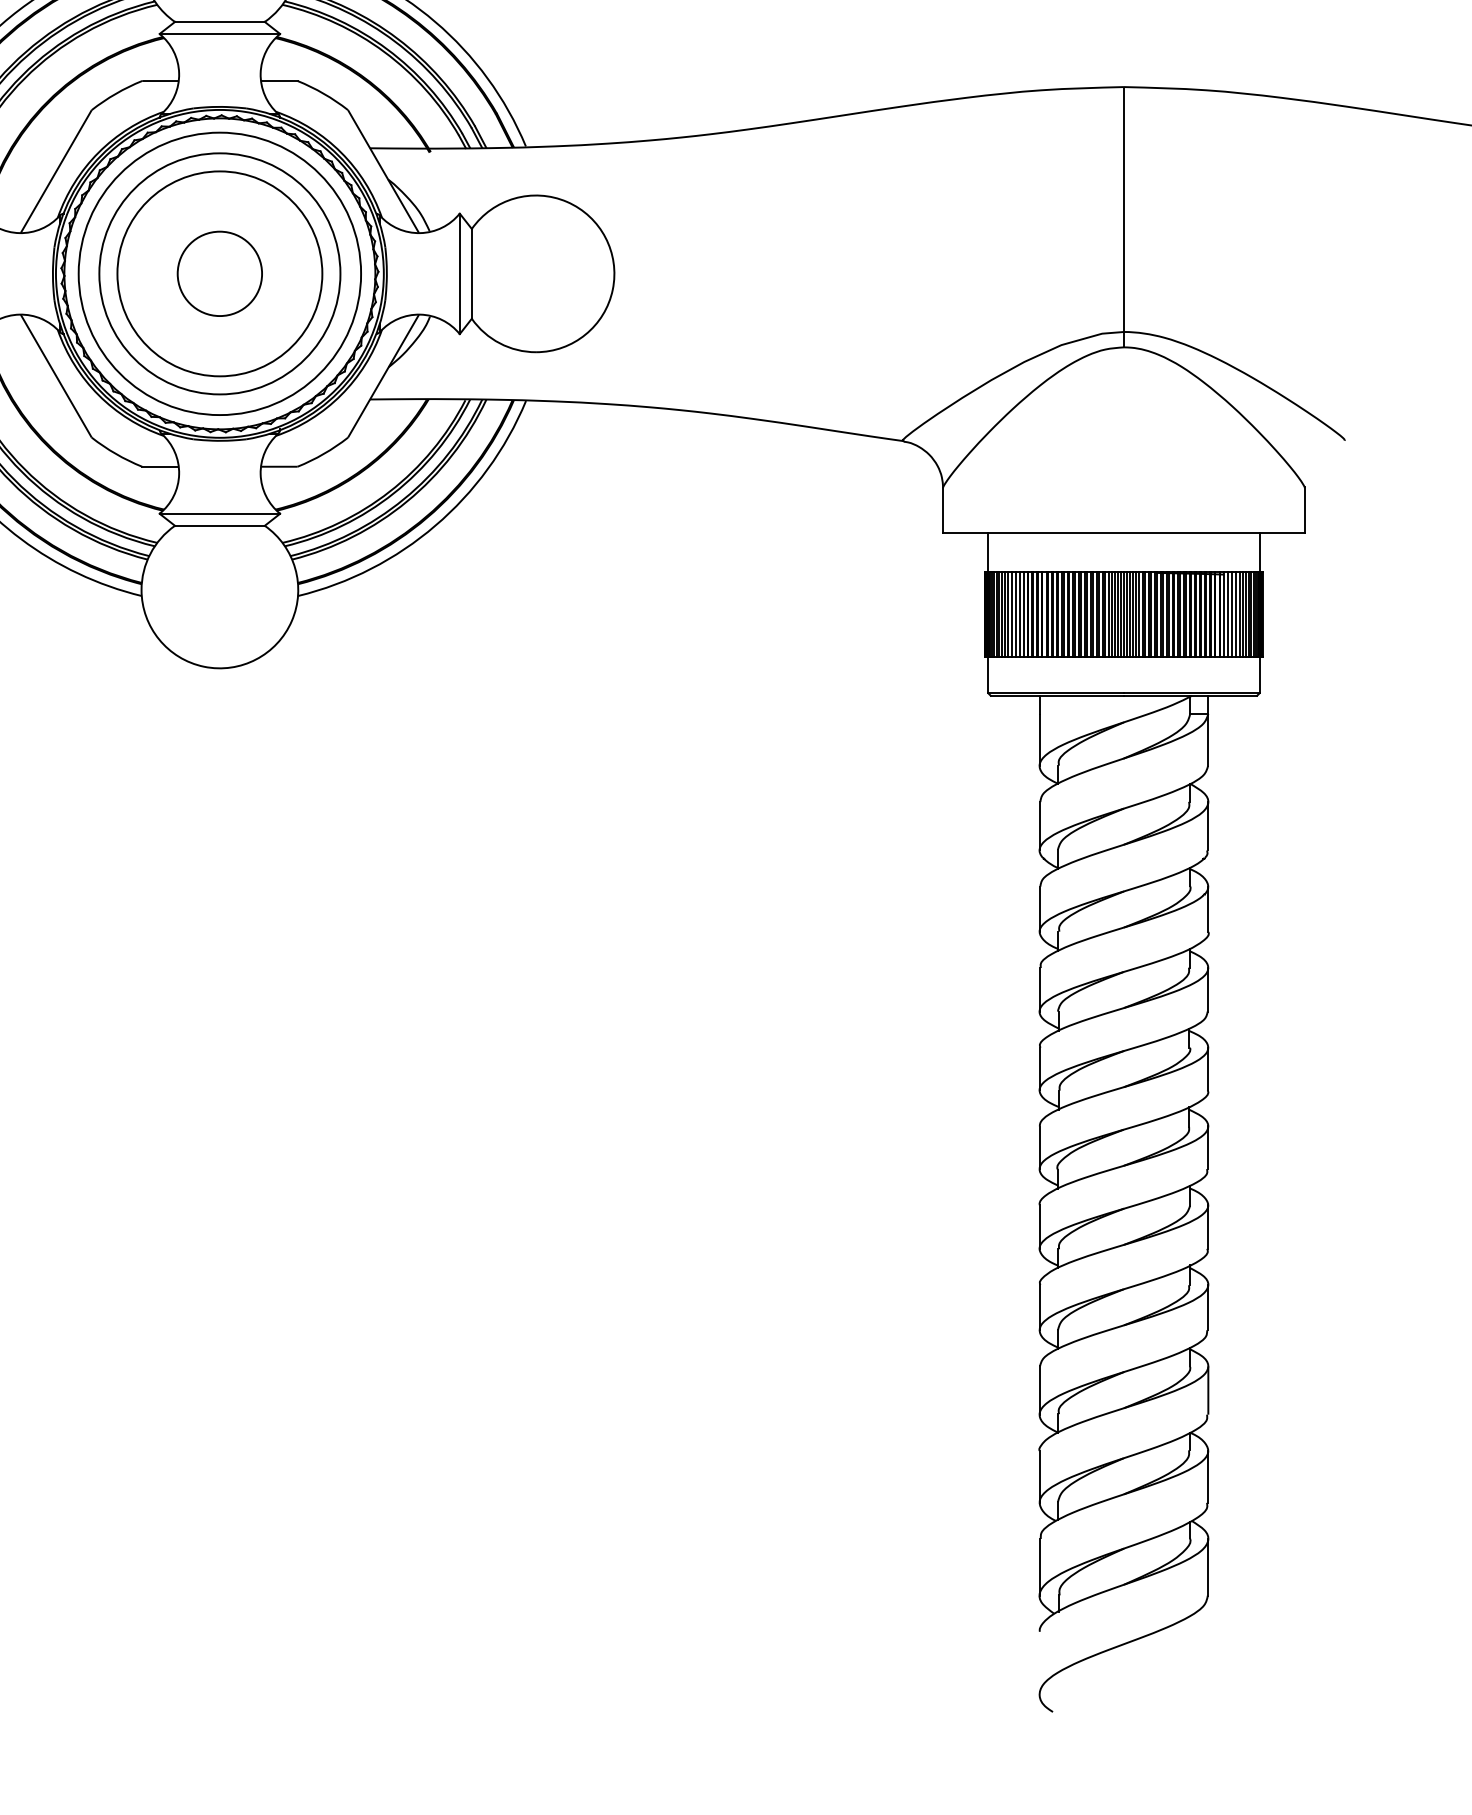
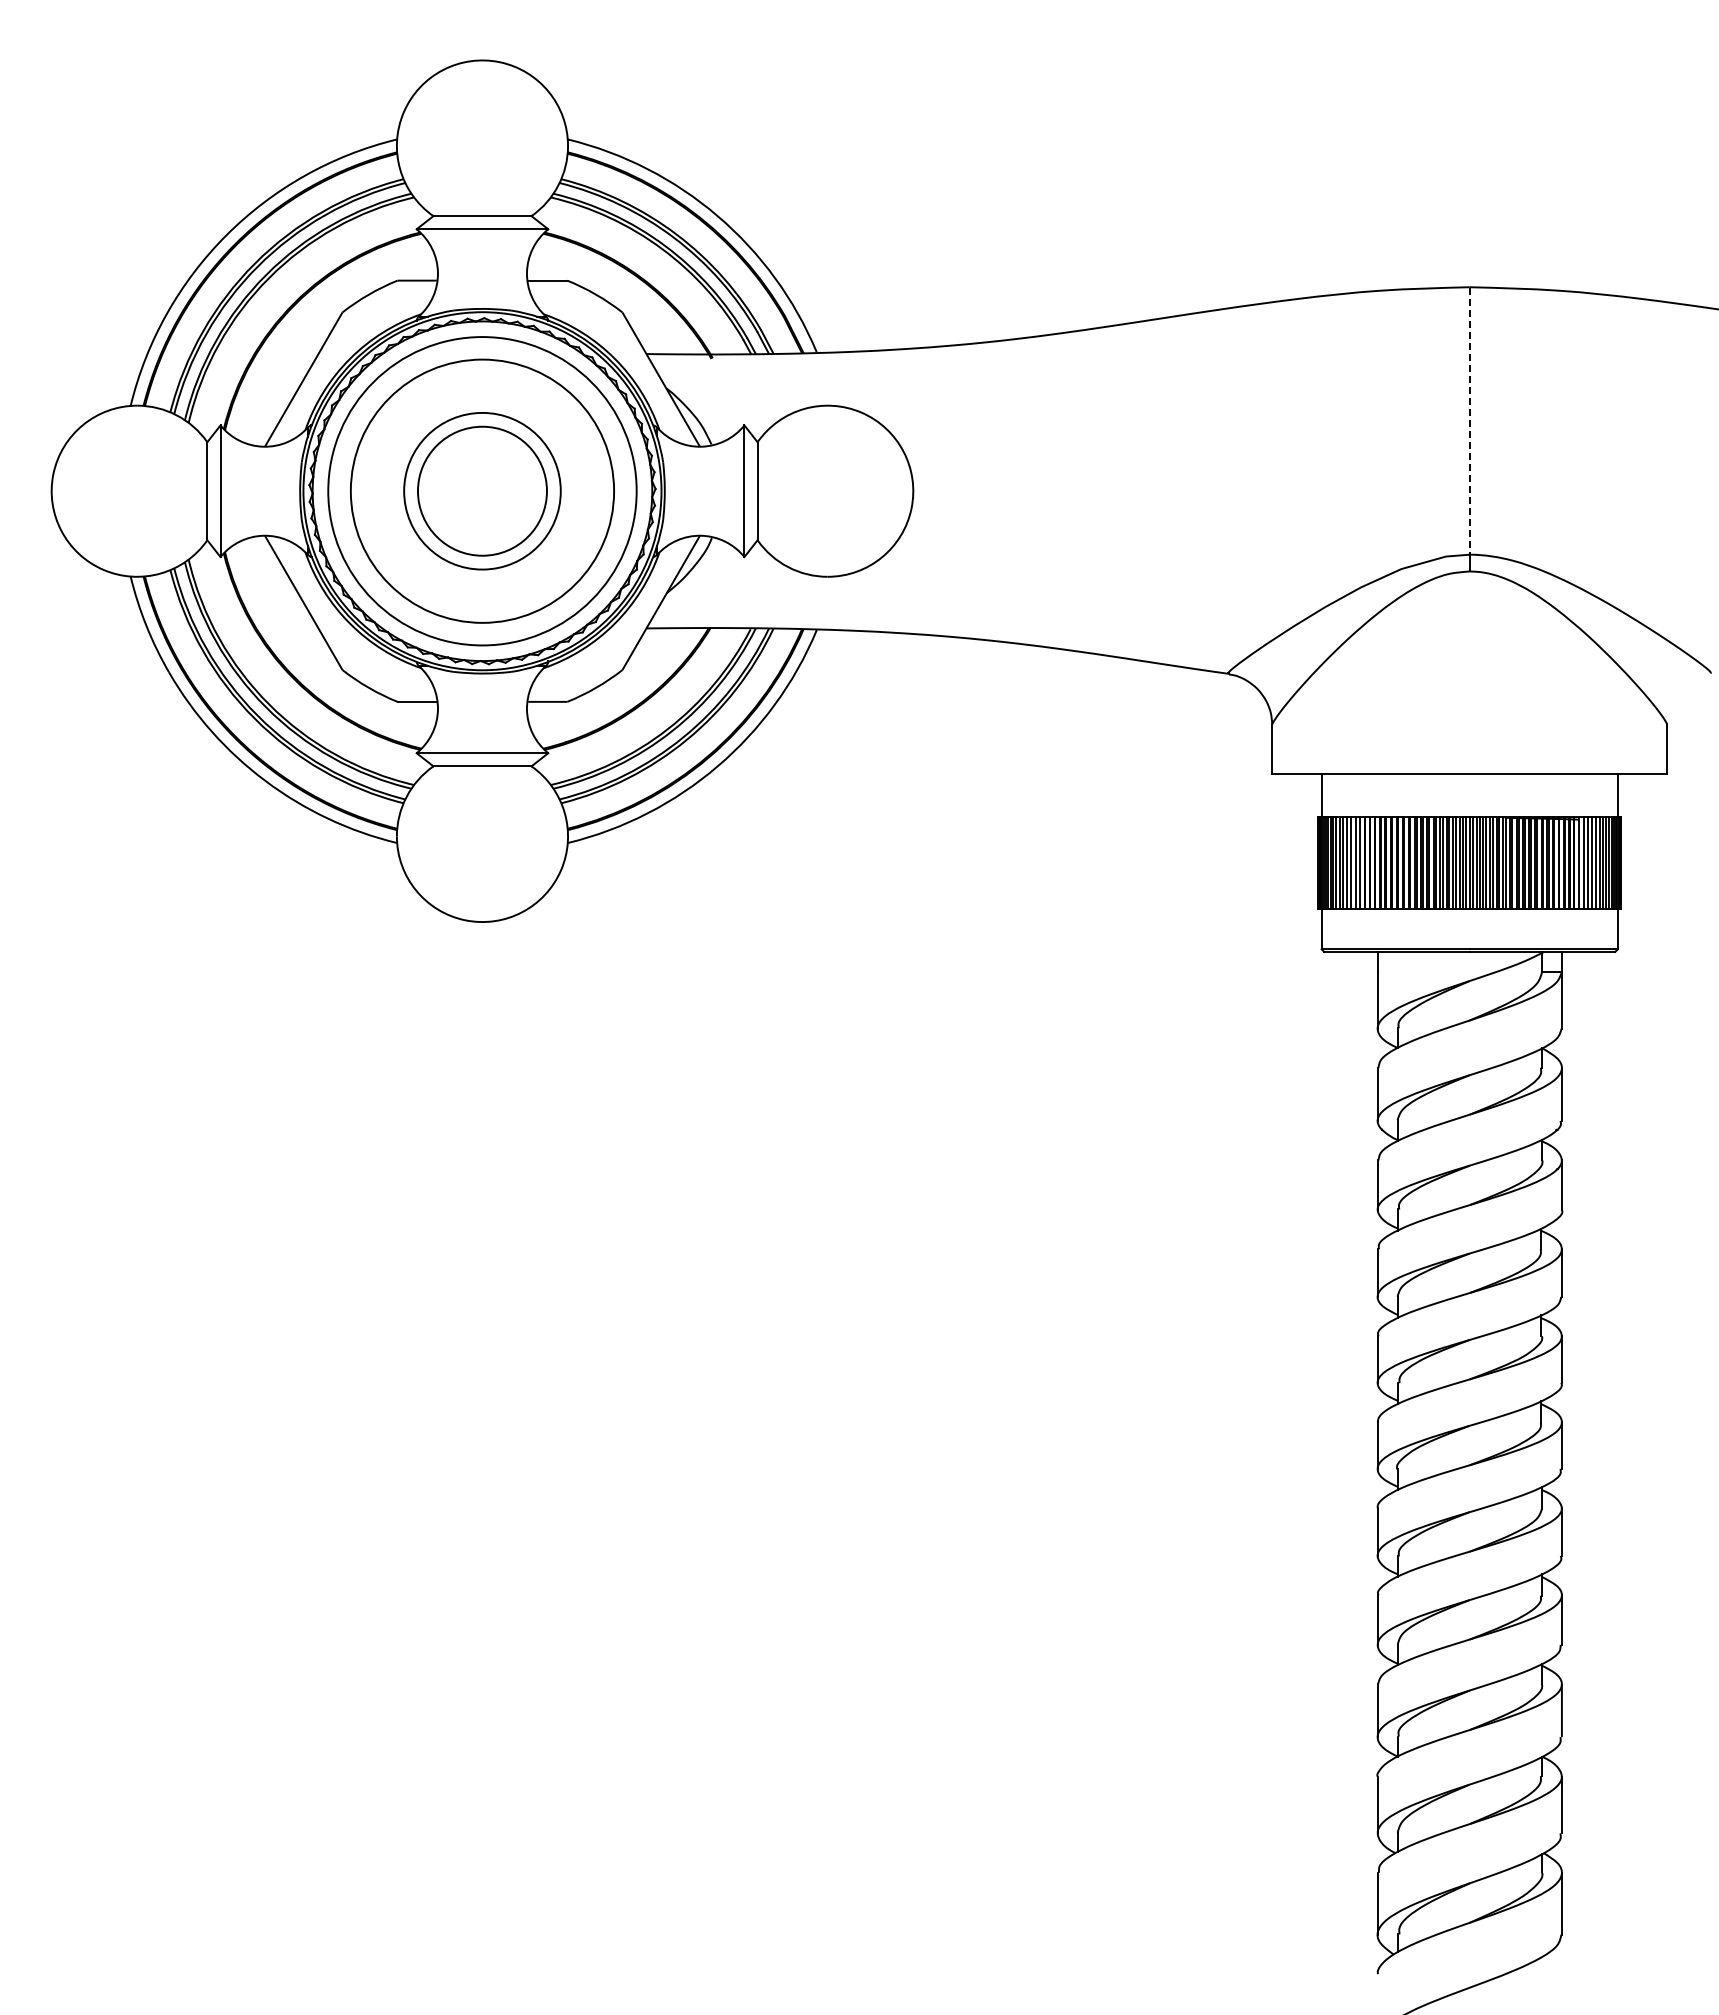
line: (1123, 210) -> (1469, 421), solid -> dashed
circle: (219, 274) -> (482, 491), size x0.7
circle: (219, 274) -> (482, 491), size x1.4

